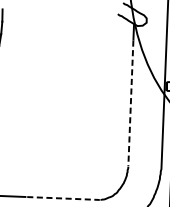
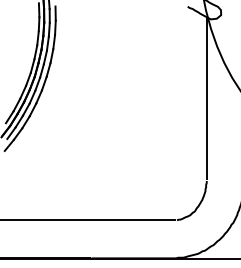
line: (130, 104) -> (206, 109), dashed -> solid
line: (63, 198) -> (134, 220), dashed -> solid

